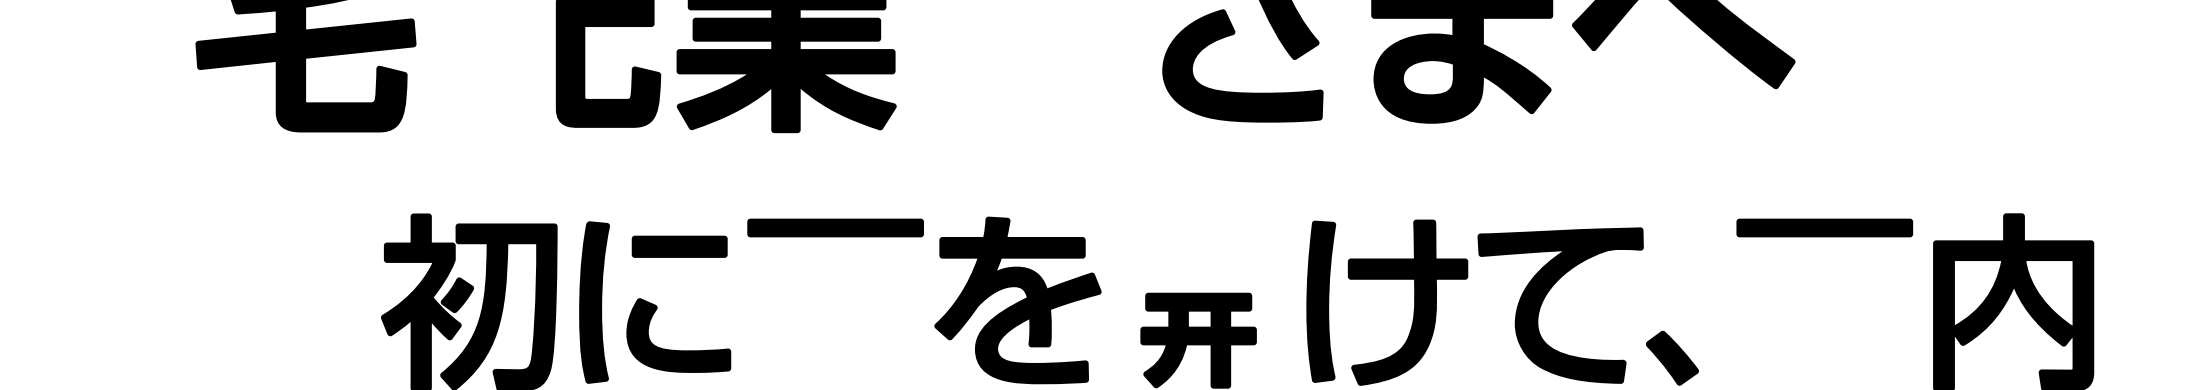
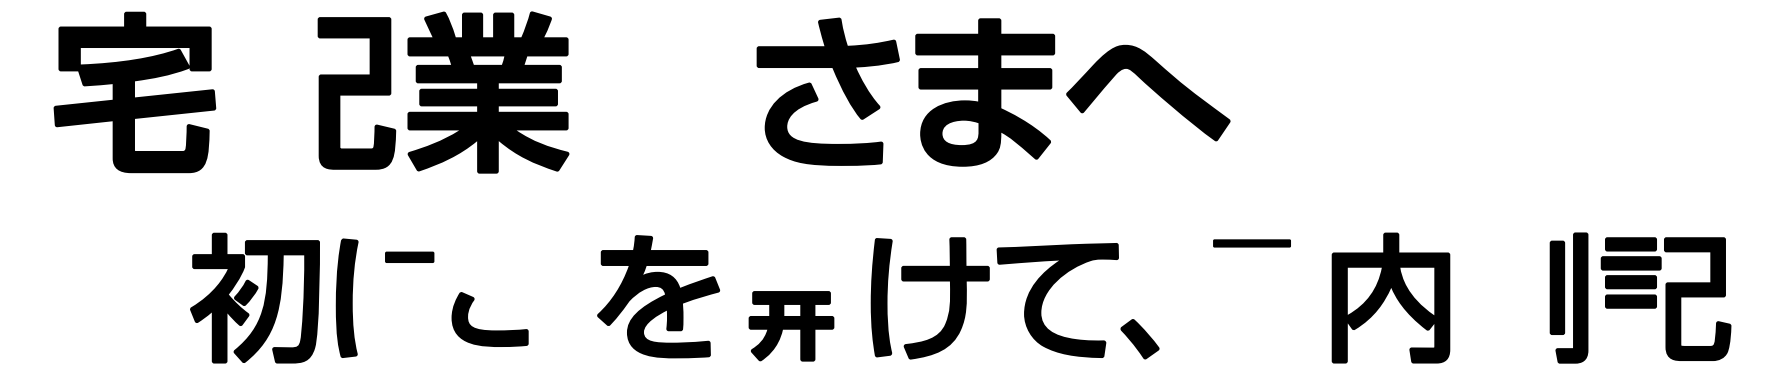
fill: (835, 228) -> (524, 243), removed
part: (1824, 228) -> (1251, 243), size x0.6
part: (679, 247) -> (409, 257), size x0.7
part: (677, 350) -> (489, 330), moved

